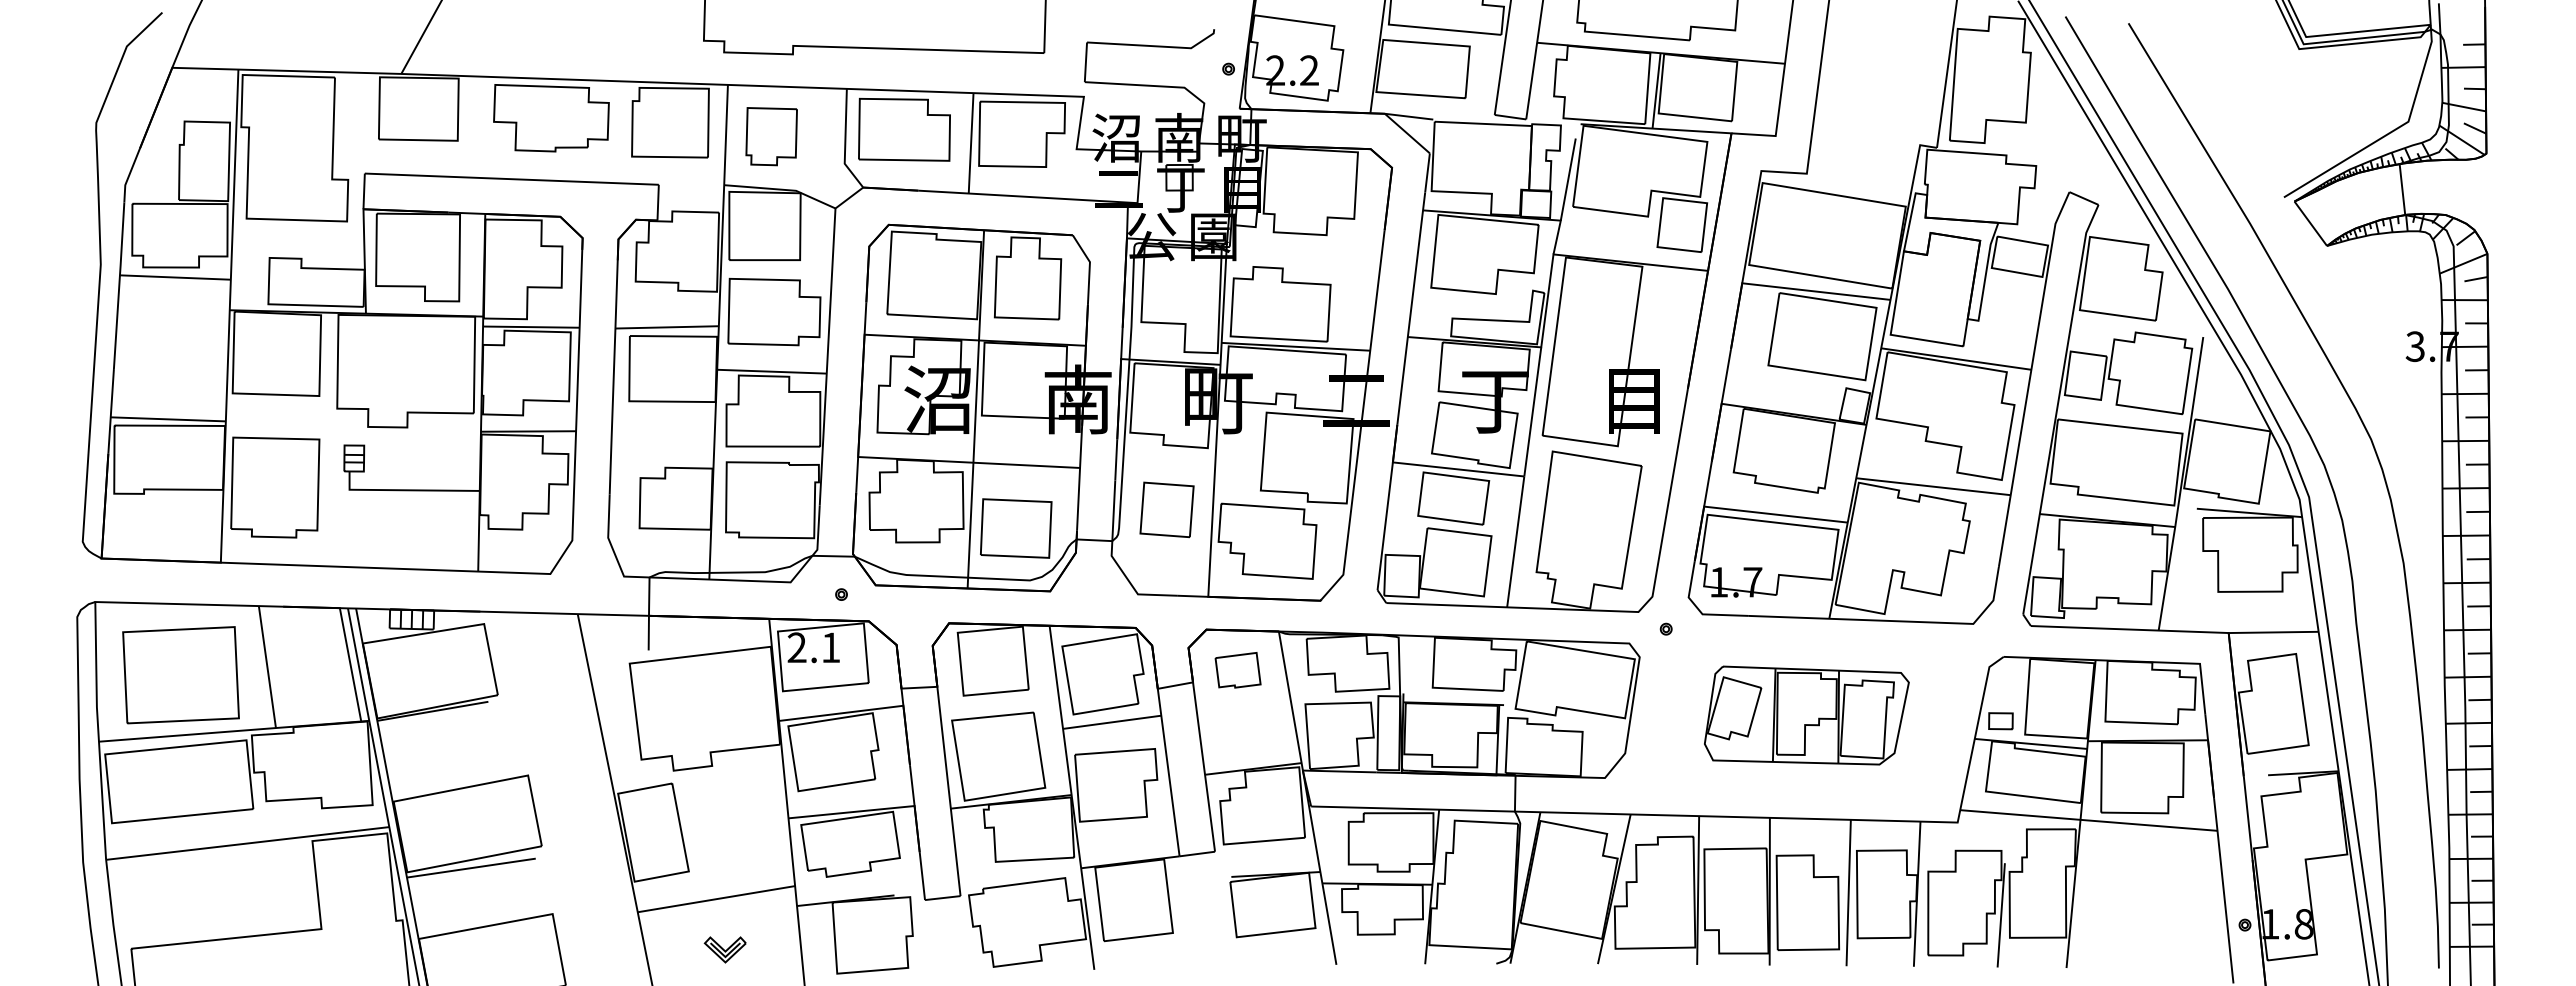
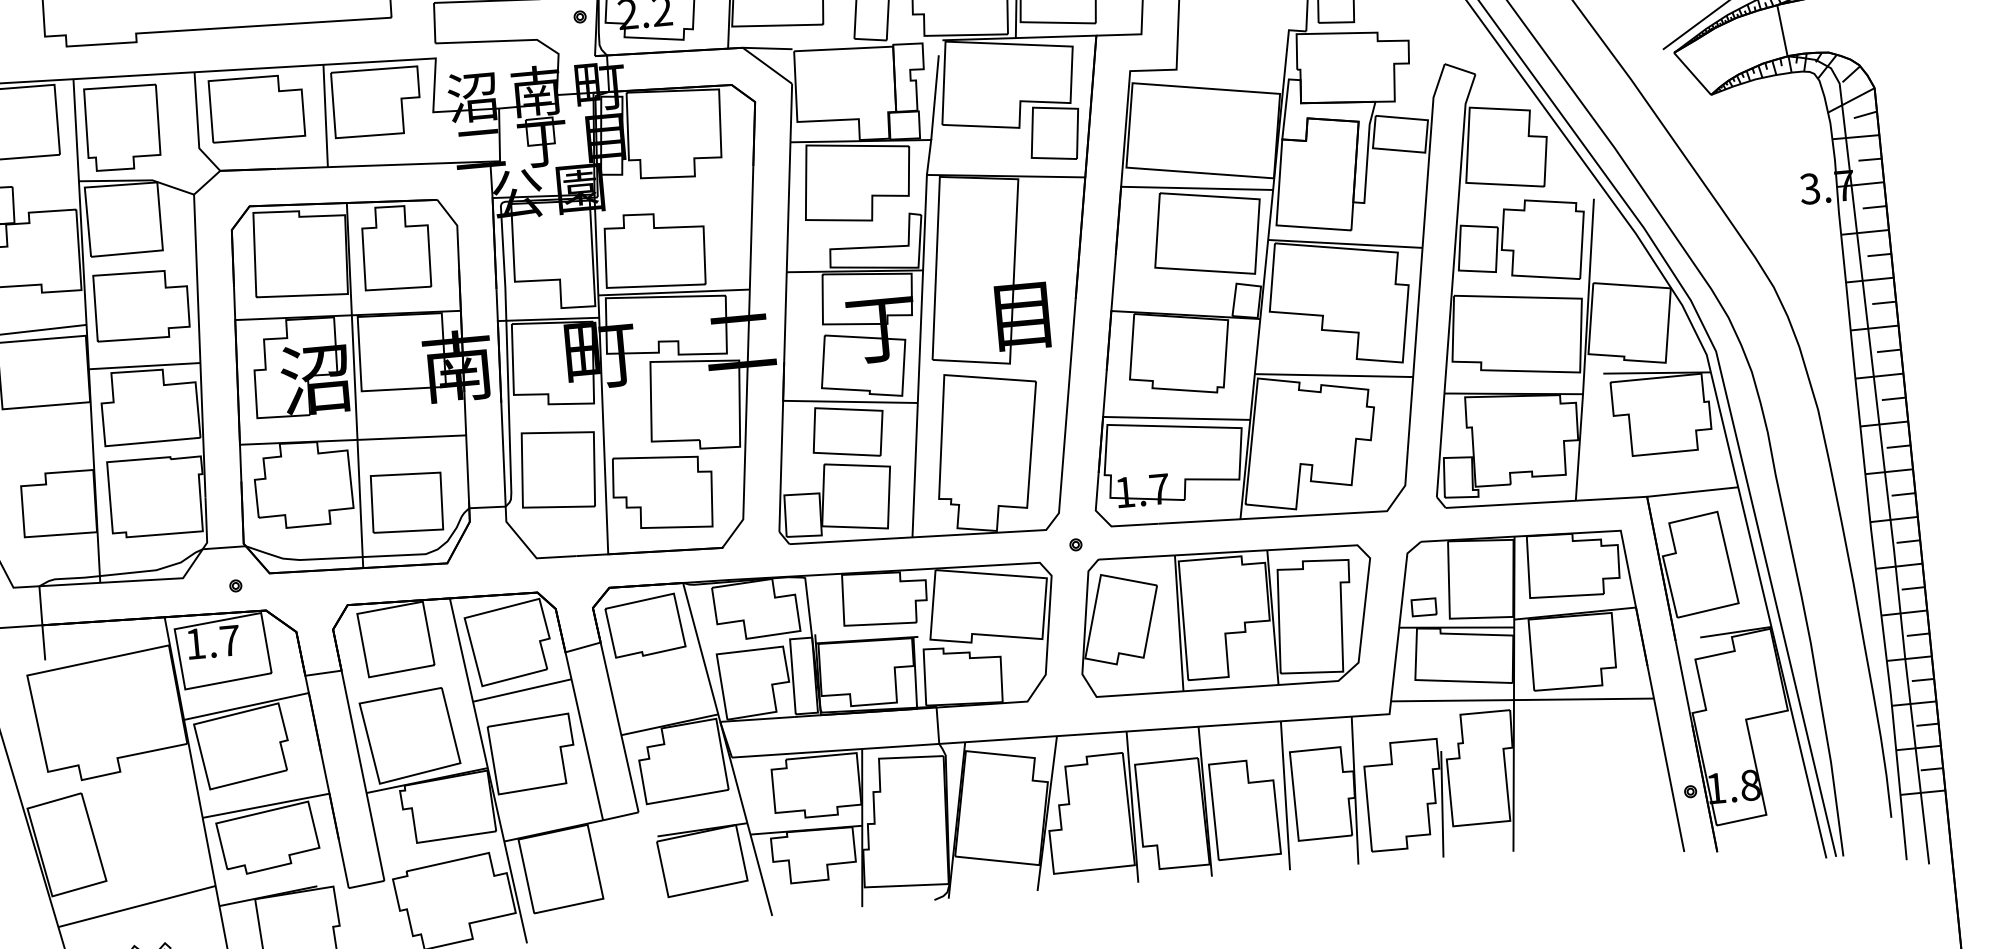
part: (771, 136) -> (122, 127), size x1.43
part: (1166, 509) -> (557, 469), size x1.43
text: (813, 647) -> (212, 642), 2.1 -> 1.7
part: (1237, 670) -> (644, 626), size x1.67
part: (1806, 715) -> (1226, 619), size x1.43

